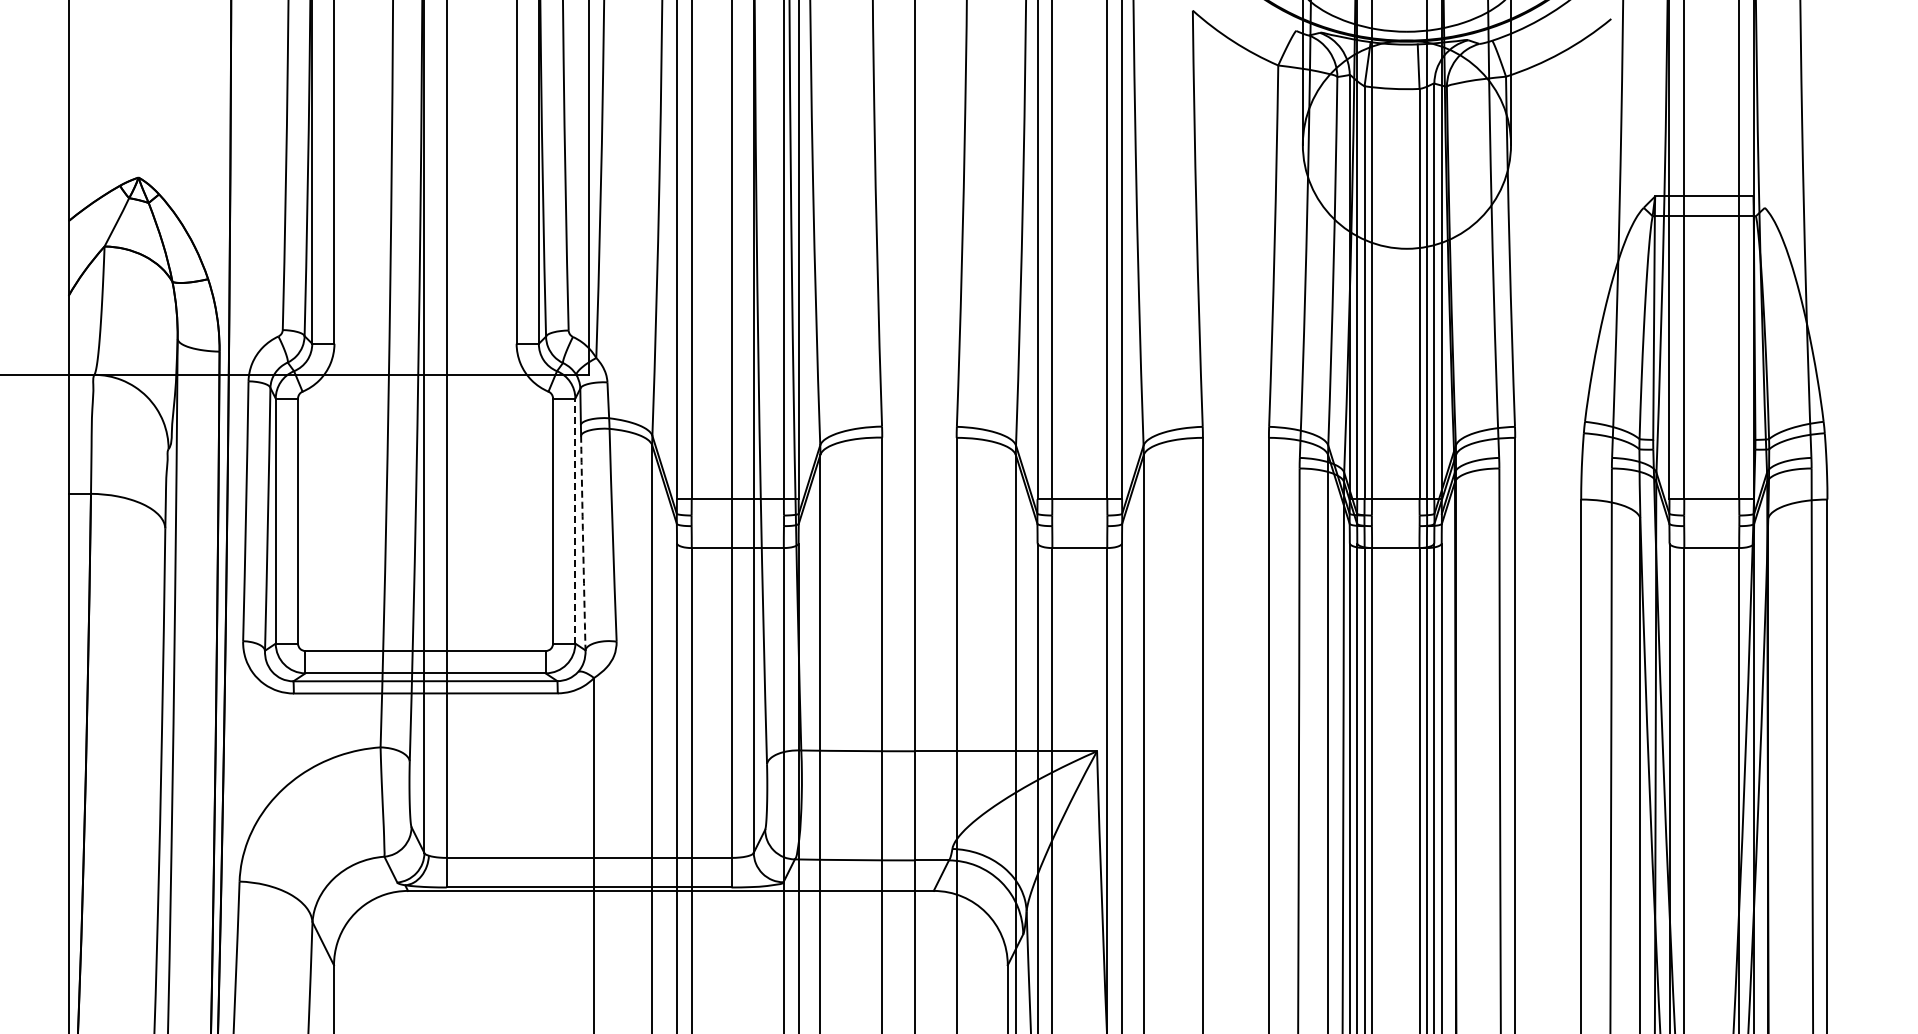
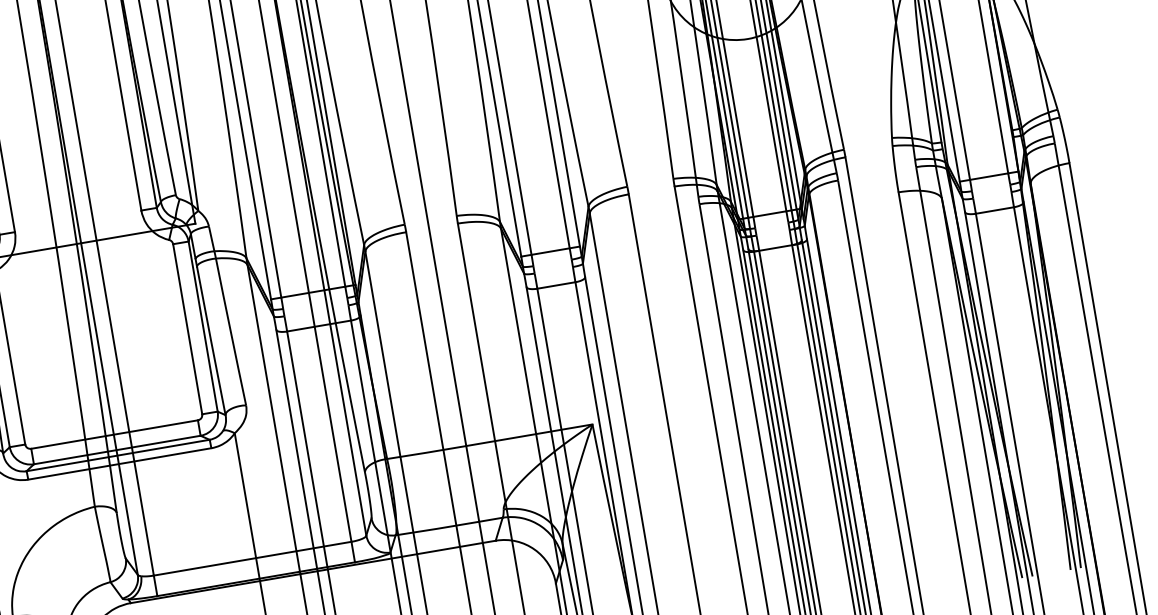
line: (575, 521) -> (203, 326), dashed -> solid
arc: (583, 543) -> (211, 341), dashed -> solid

